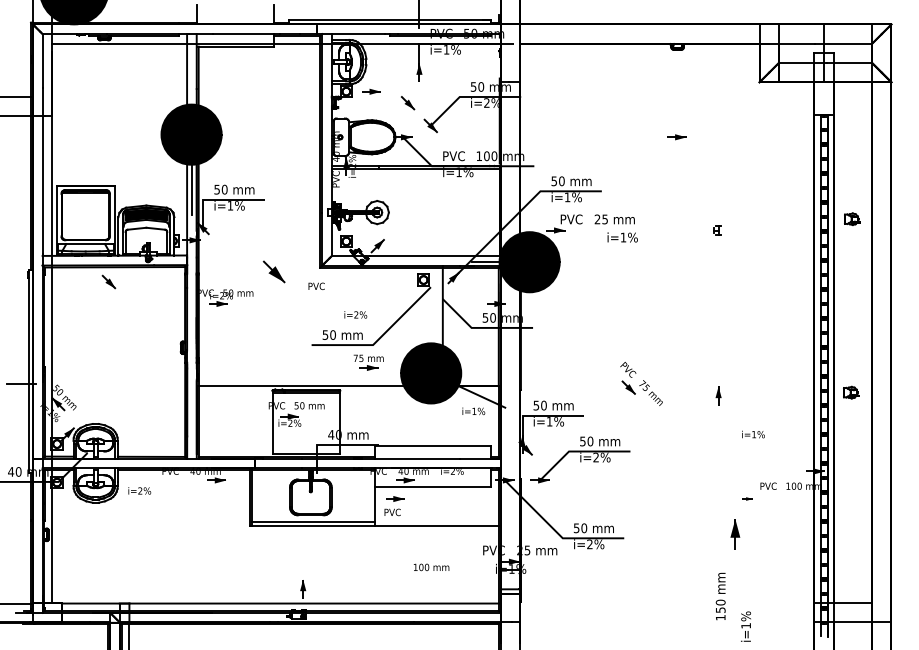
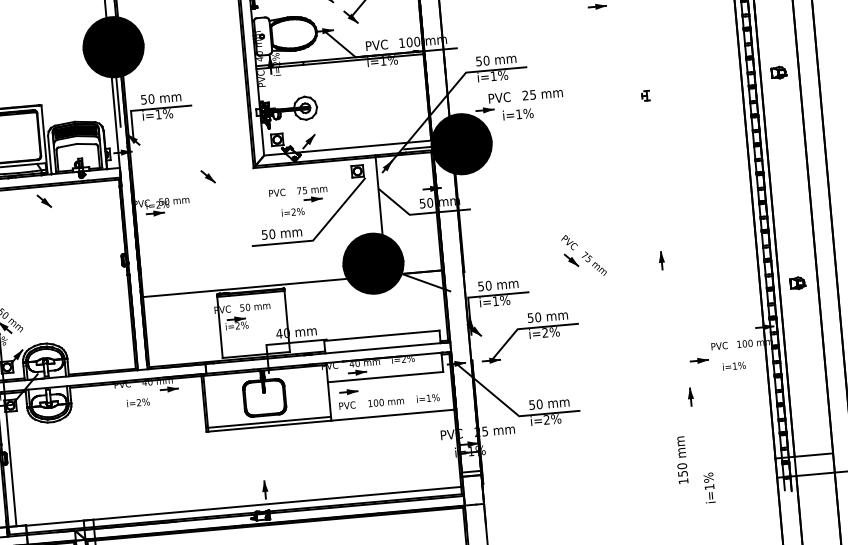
text: (622, 237) -> (518, 114), moved
part: (274, 272) -> (208, 177), size x0.62
text: (316, 285) -> (277, 192), moved
part: (368, 362) -> (312, 193), moved
part: (851, 392) -> (798, 283), moved
text: (473, 411) -> (427, 398), moved
text: (753, 434) -> (734, 366), moved
text: (139, 490) -> (138, 402), moved
part: (747, 498) -> (699, 360), size x1.67
part: (735, 534) -> (690, 397), size x0.62
text: (431, 567) -> (386, 402), moved

